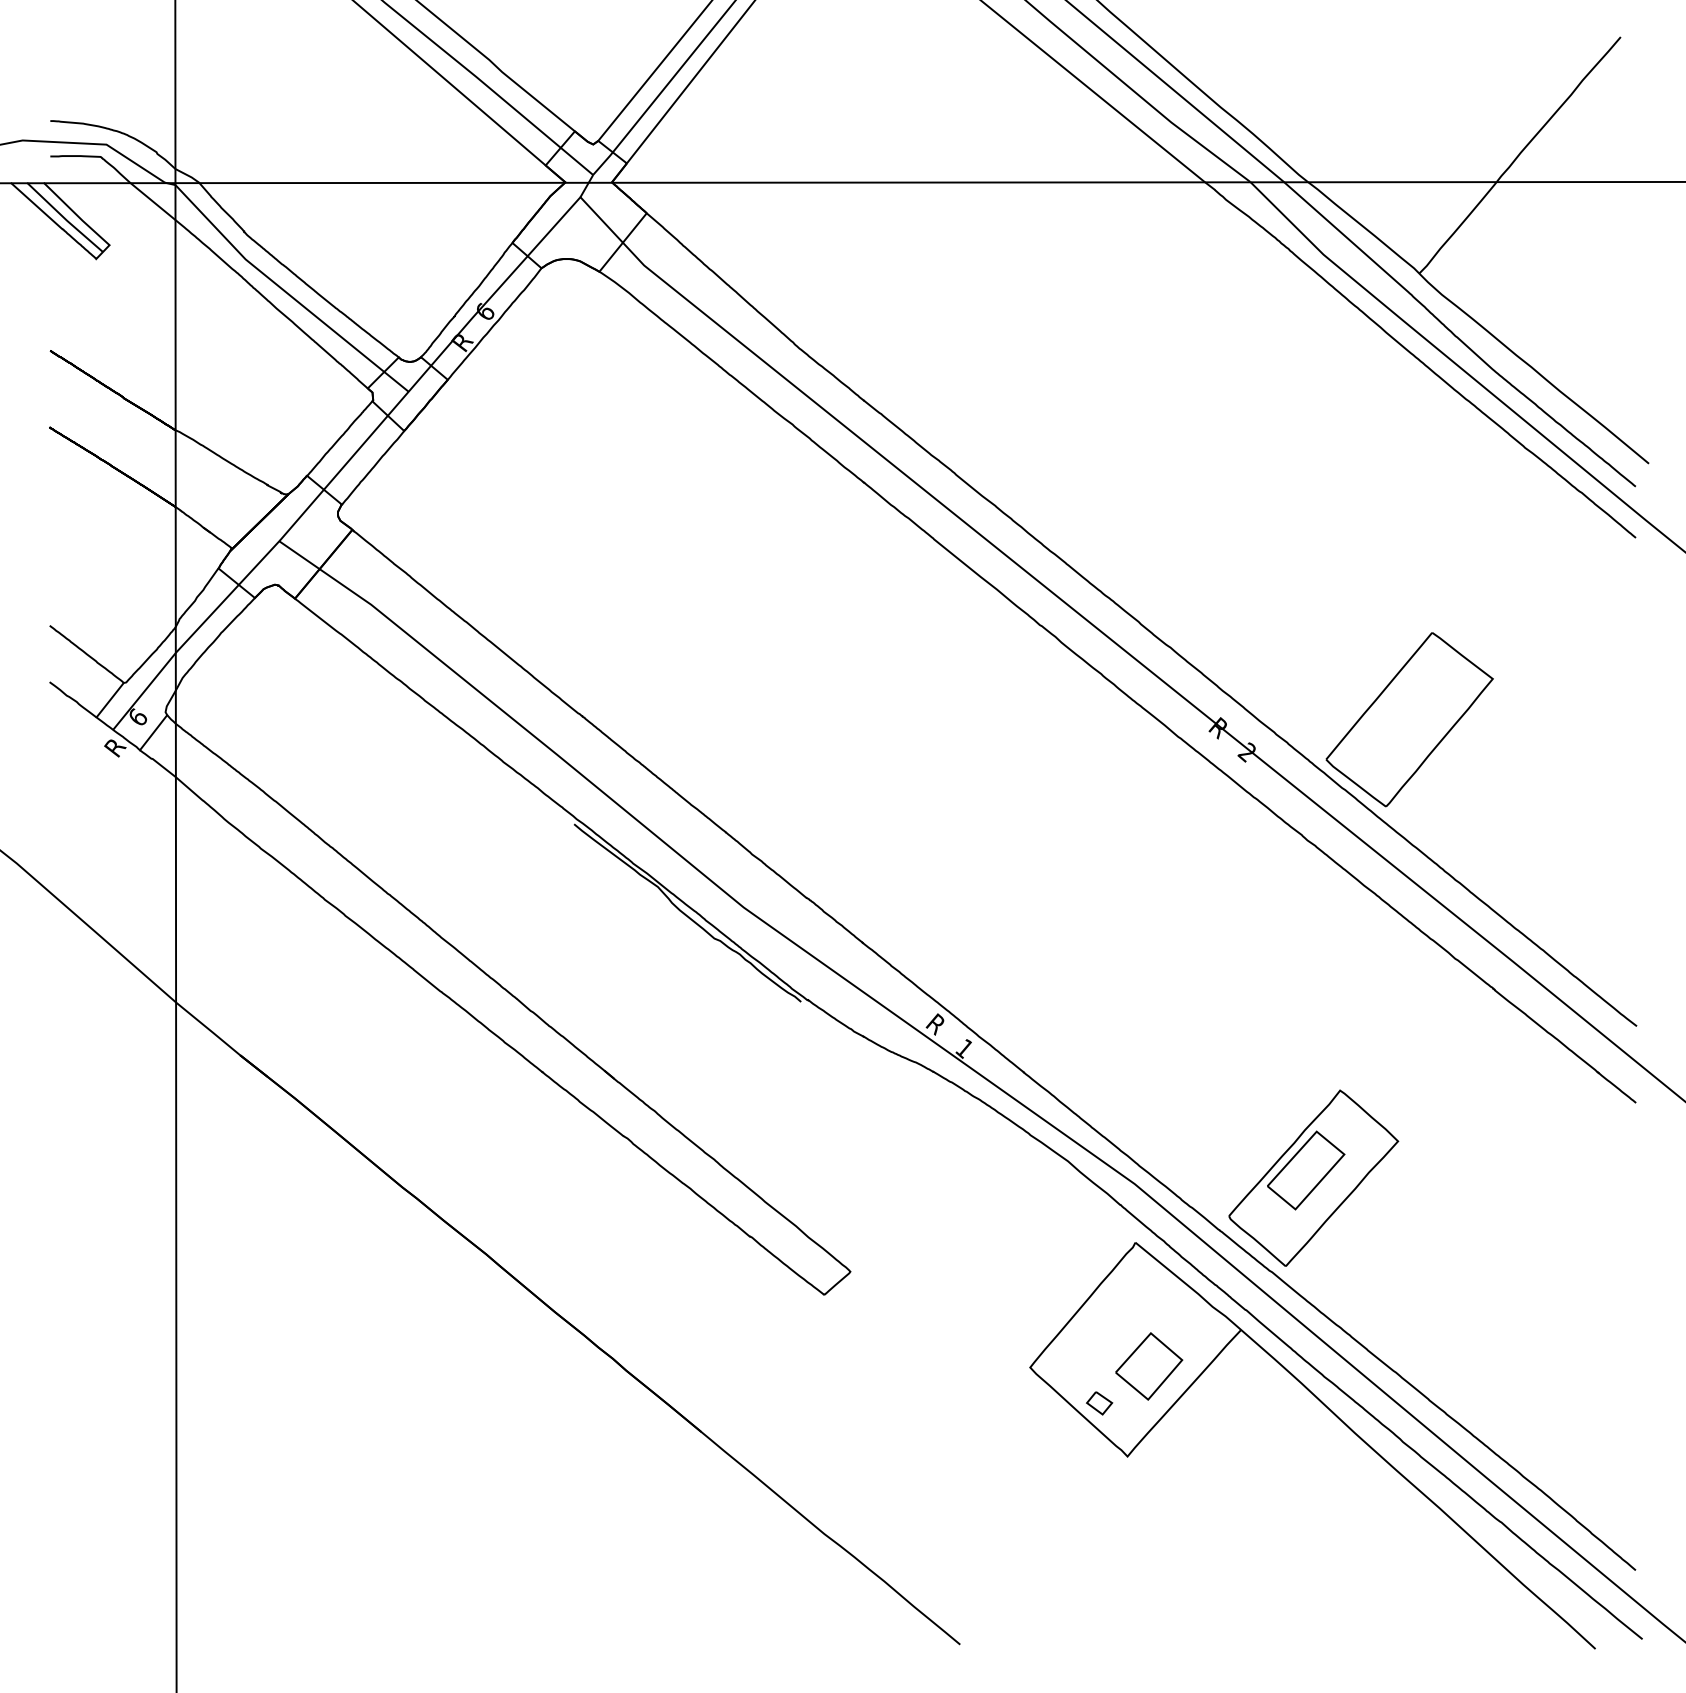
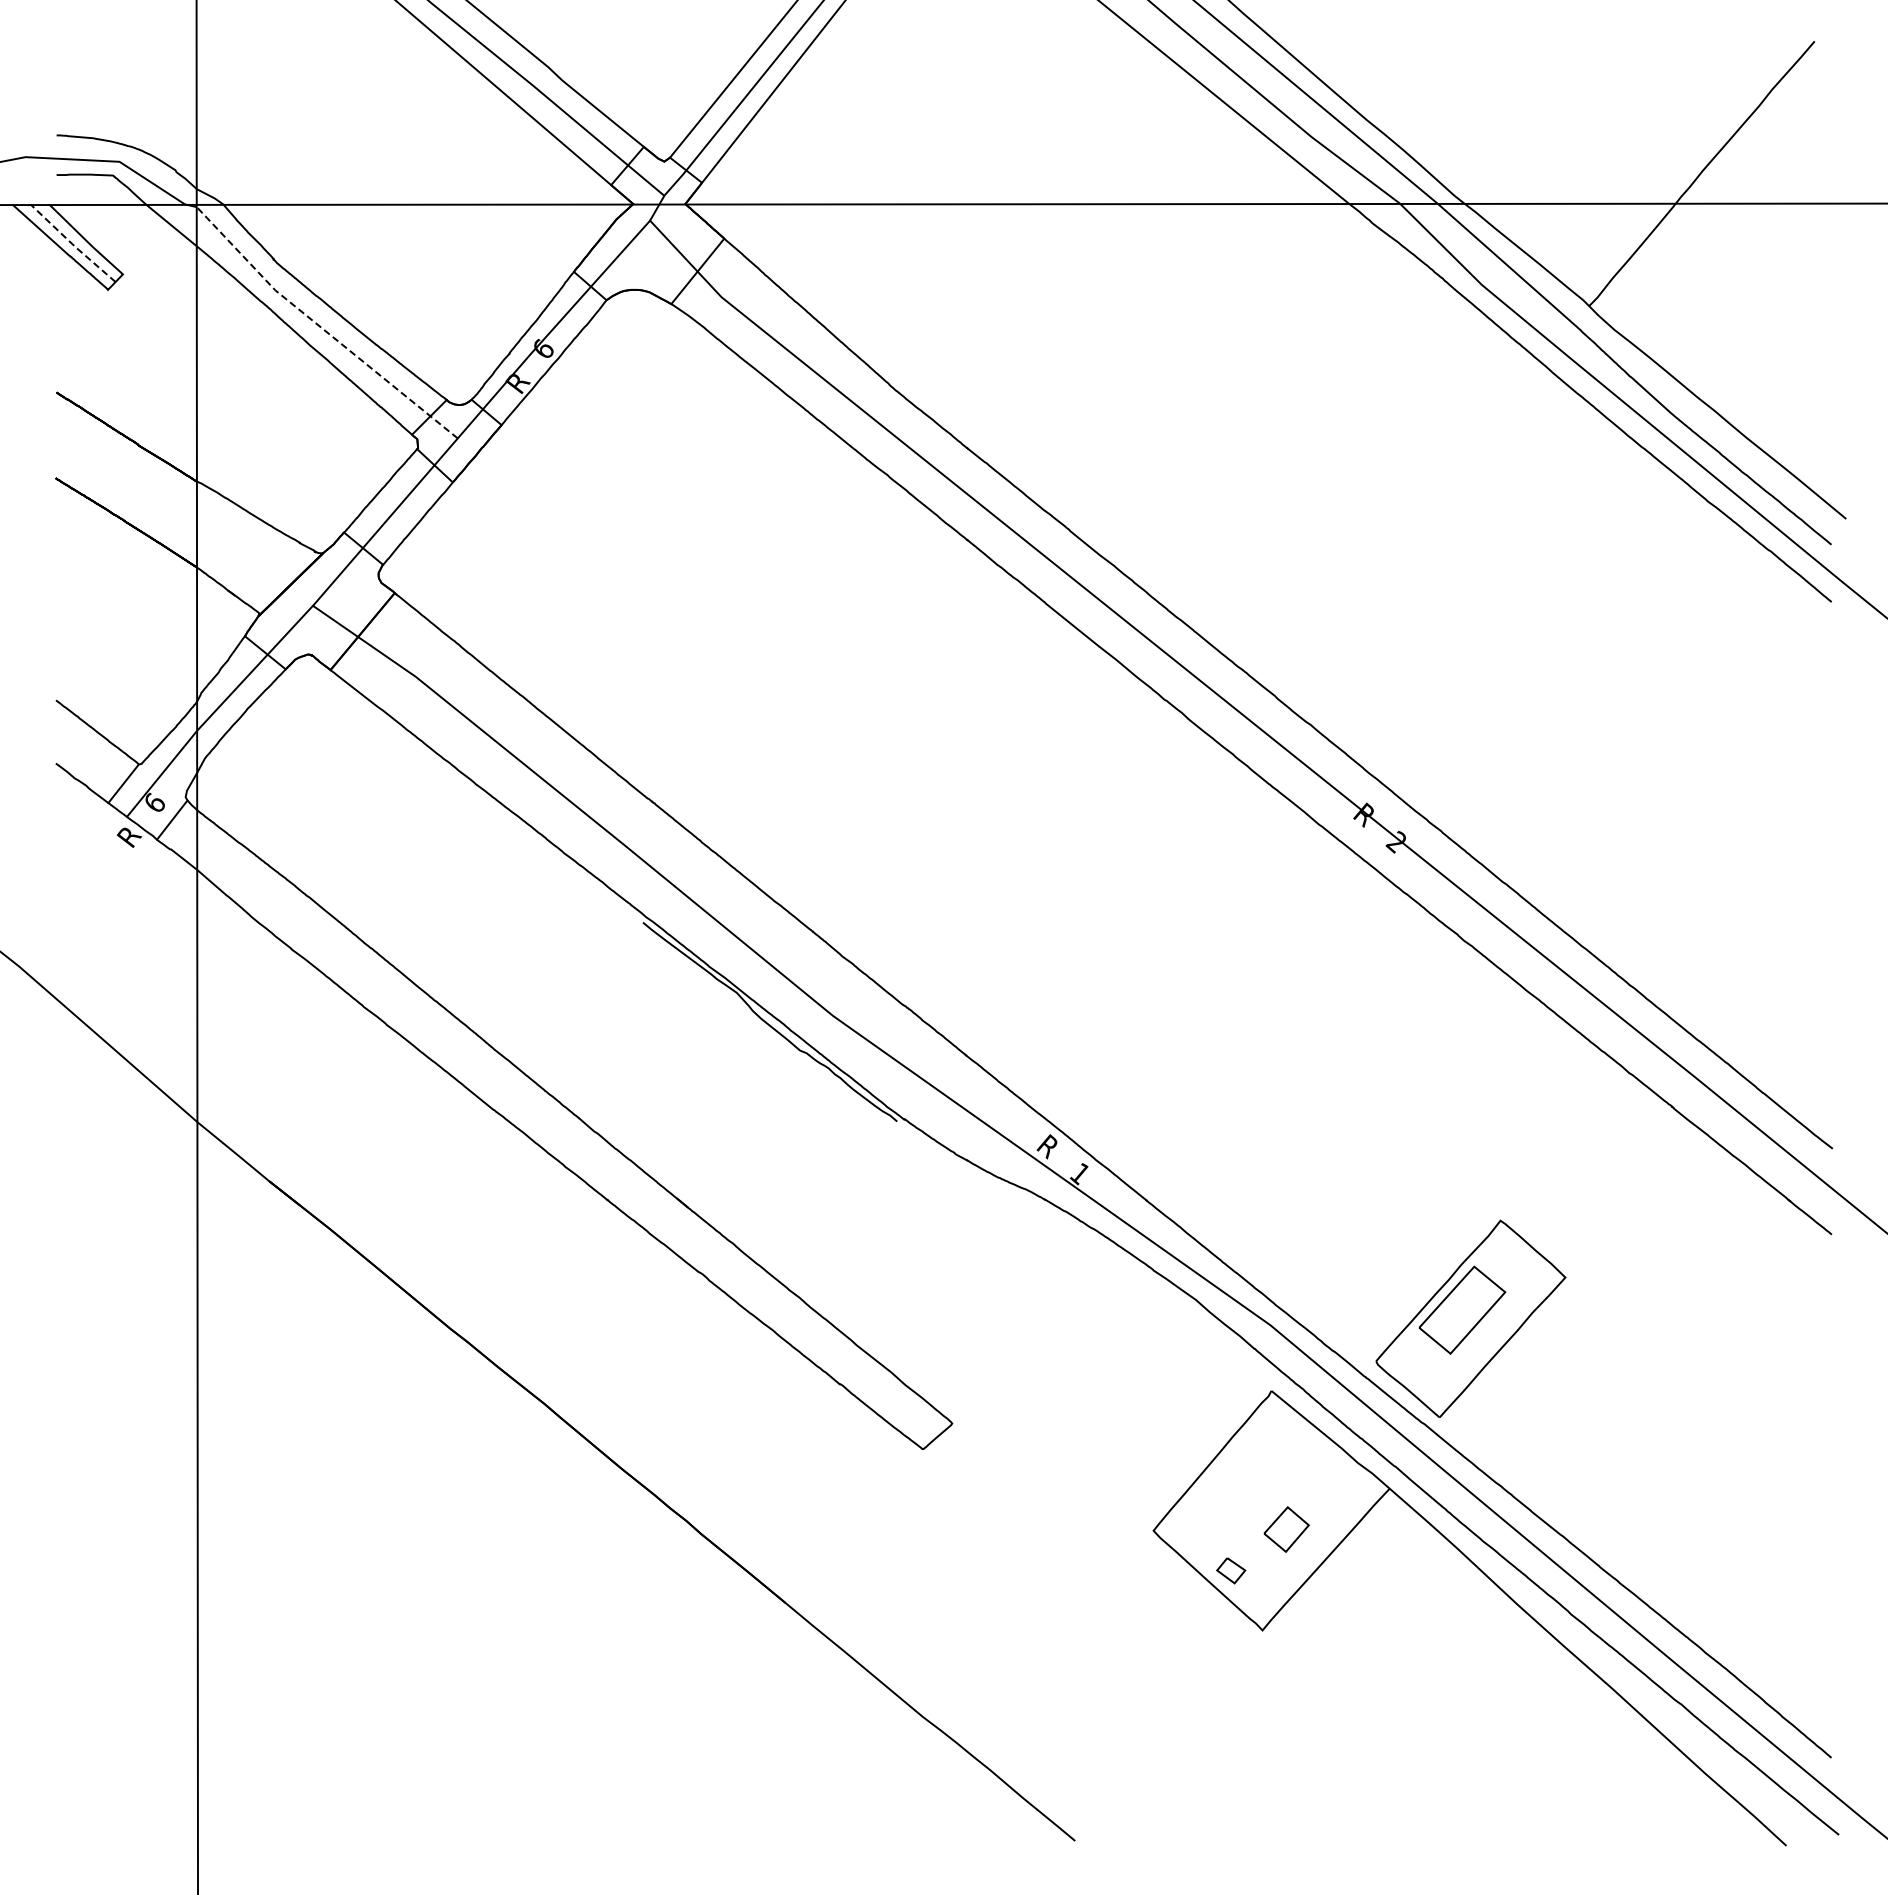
line: (64, 218) -> (72, 244), solid -> dashed
line: (286, 292) -> (321, 327), solid -> dashed
part: (1409, 719) -> (1578, 805), removed
part: (1148, 1366) -> (1286, 1529), size x0.6

